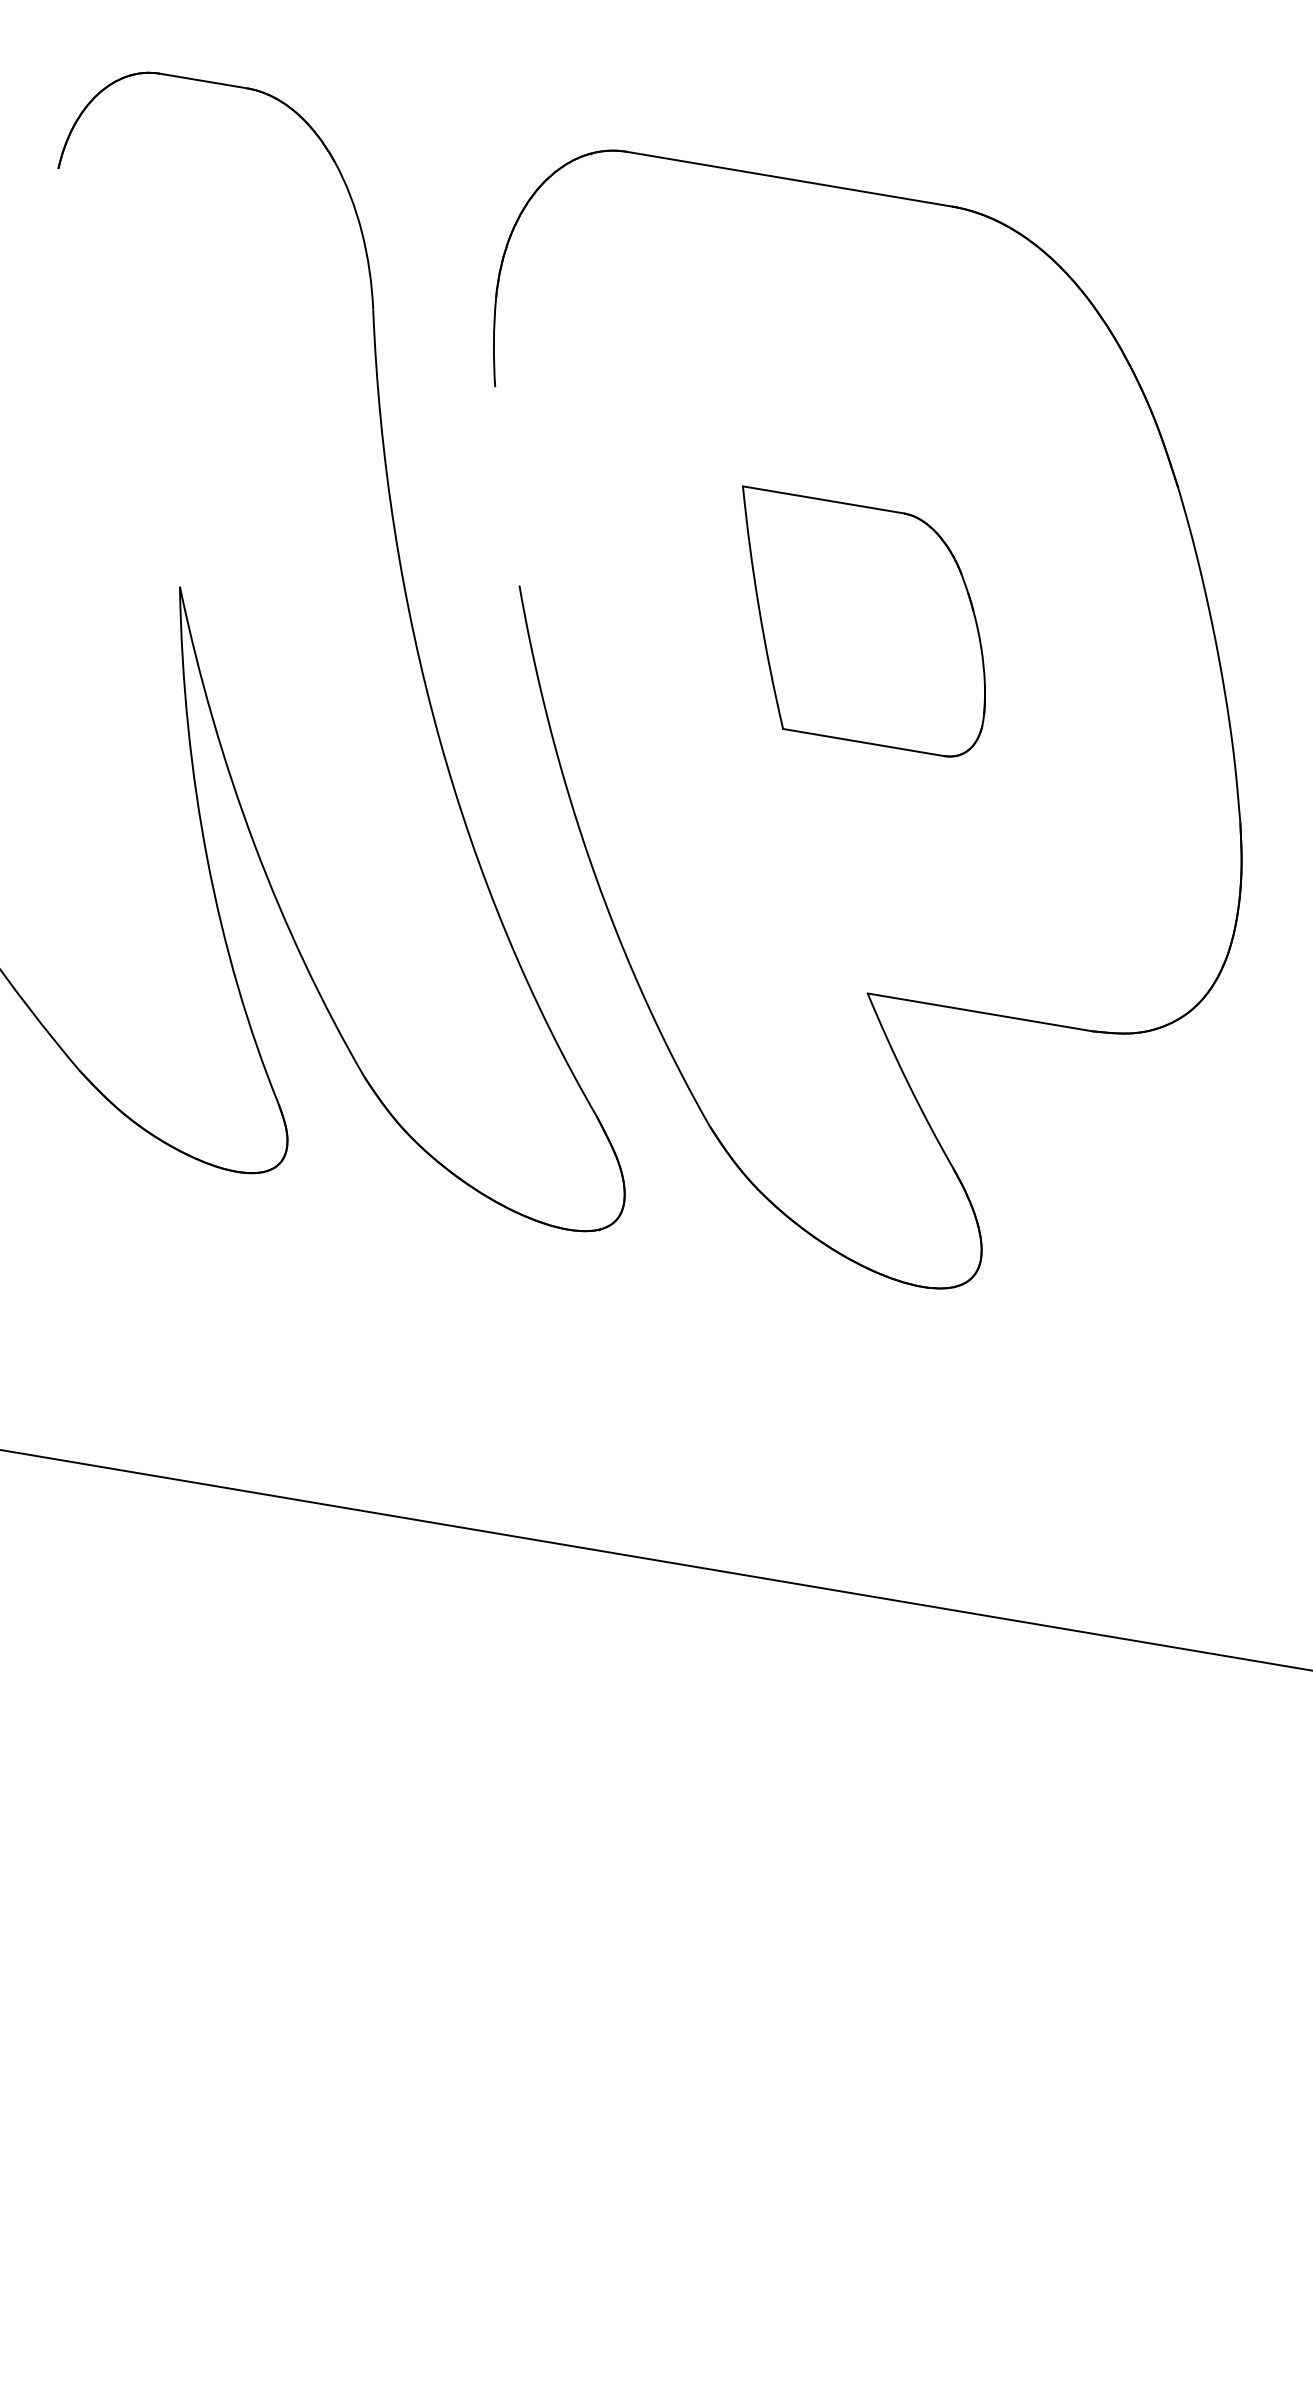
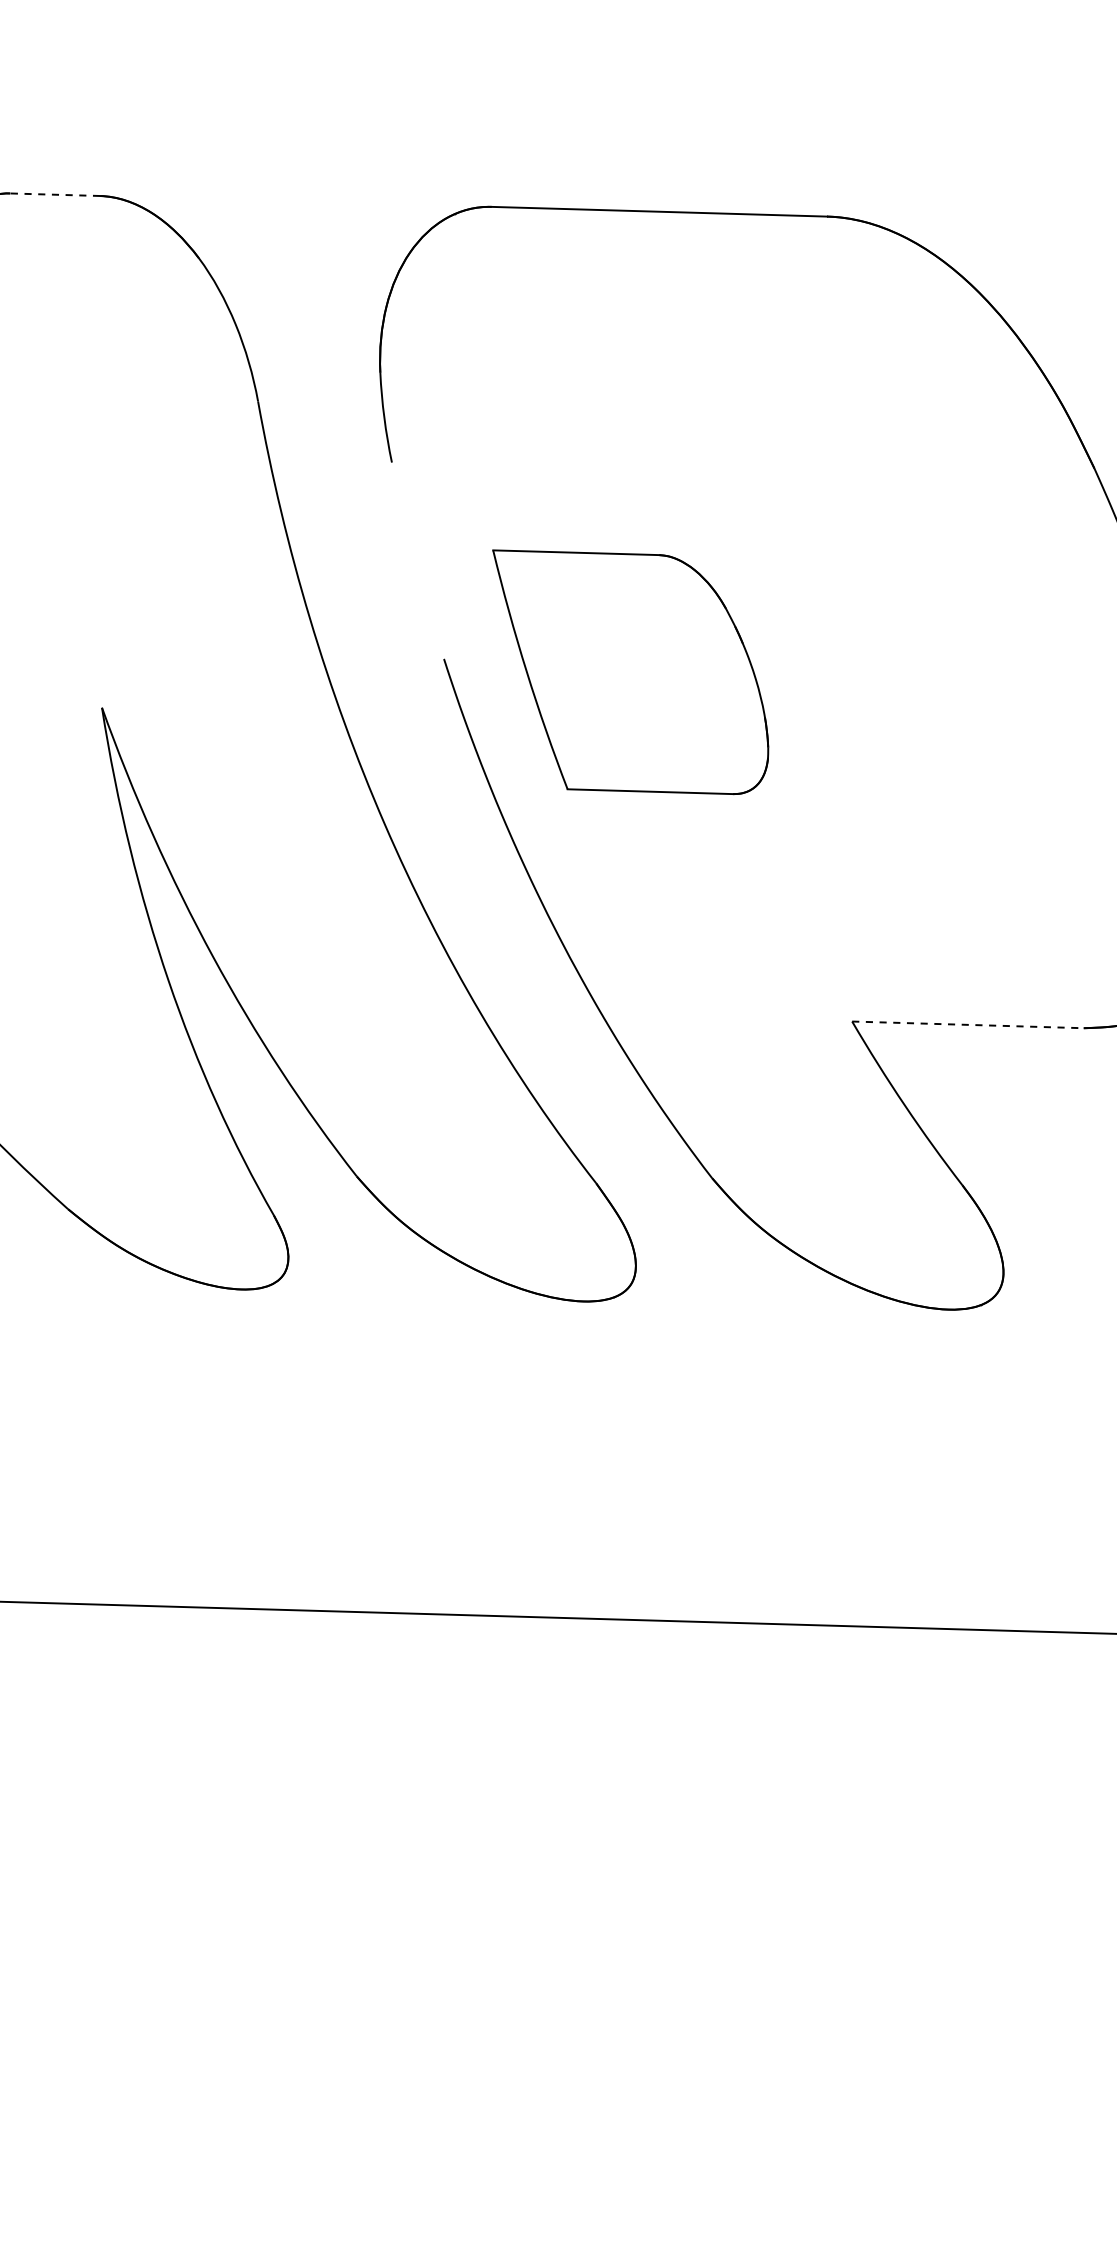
line: (203, 80) -> (54, 194), solid -> dashed
part: (863, 621) -> (633, 669), moved
line: (979, 1012) -> (967, 1025), solid -> dashed

